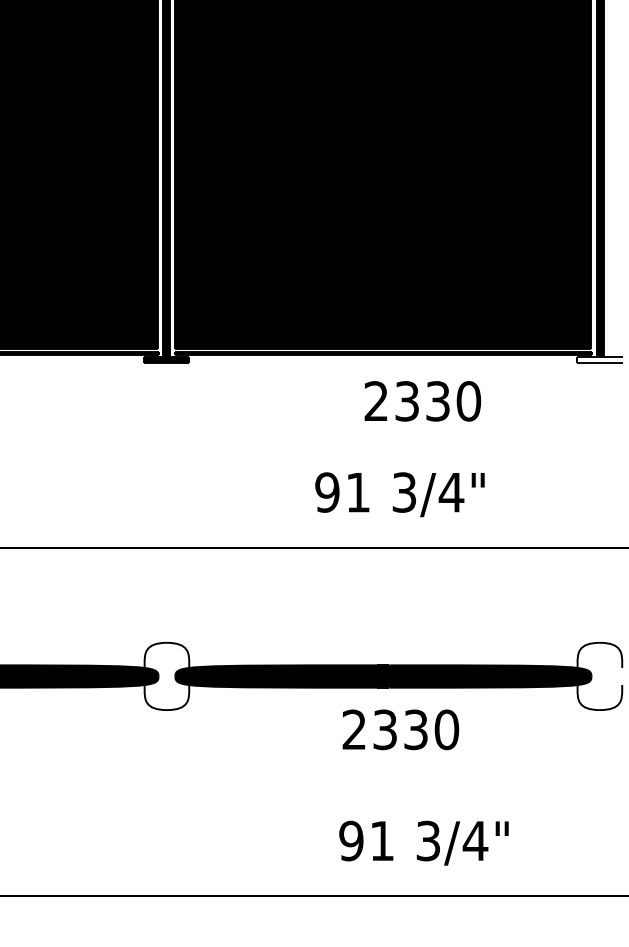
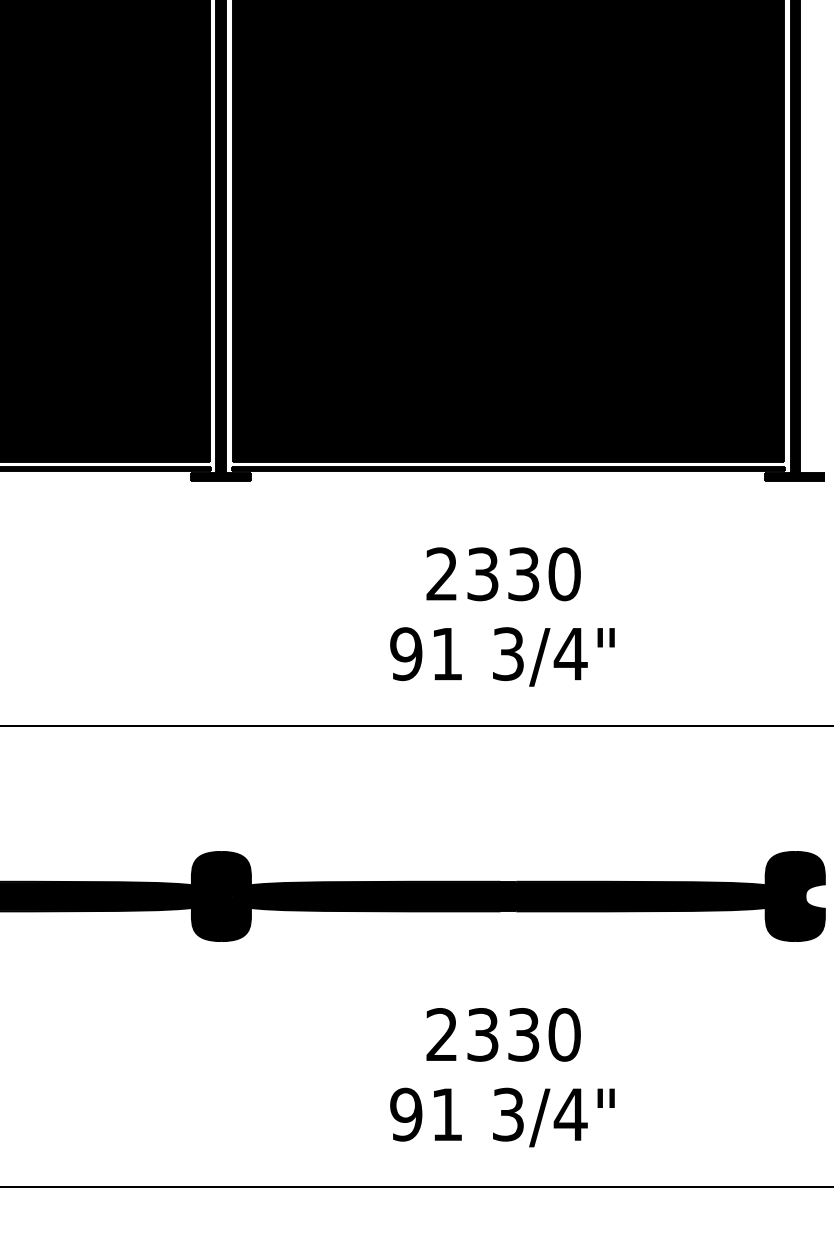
fill: (599, 359) -> (794, 476), added
text: (422, 401) -> (503, 574), moved
text: (399, 494) -> (501, 656), moved
fill: (166, 676) -> (220, 896), added
fill: (599, 676) -> (794, 896), added
text: (400, 729) -> (503, 1034), moved
text: (423, 842) -> (501, 1116), moved

